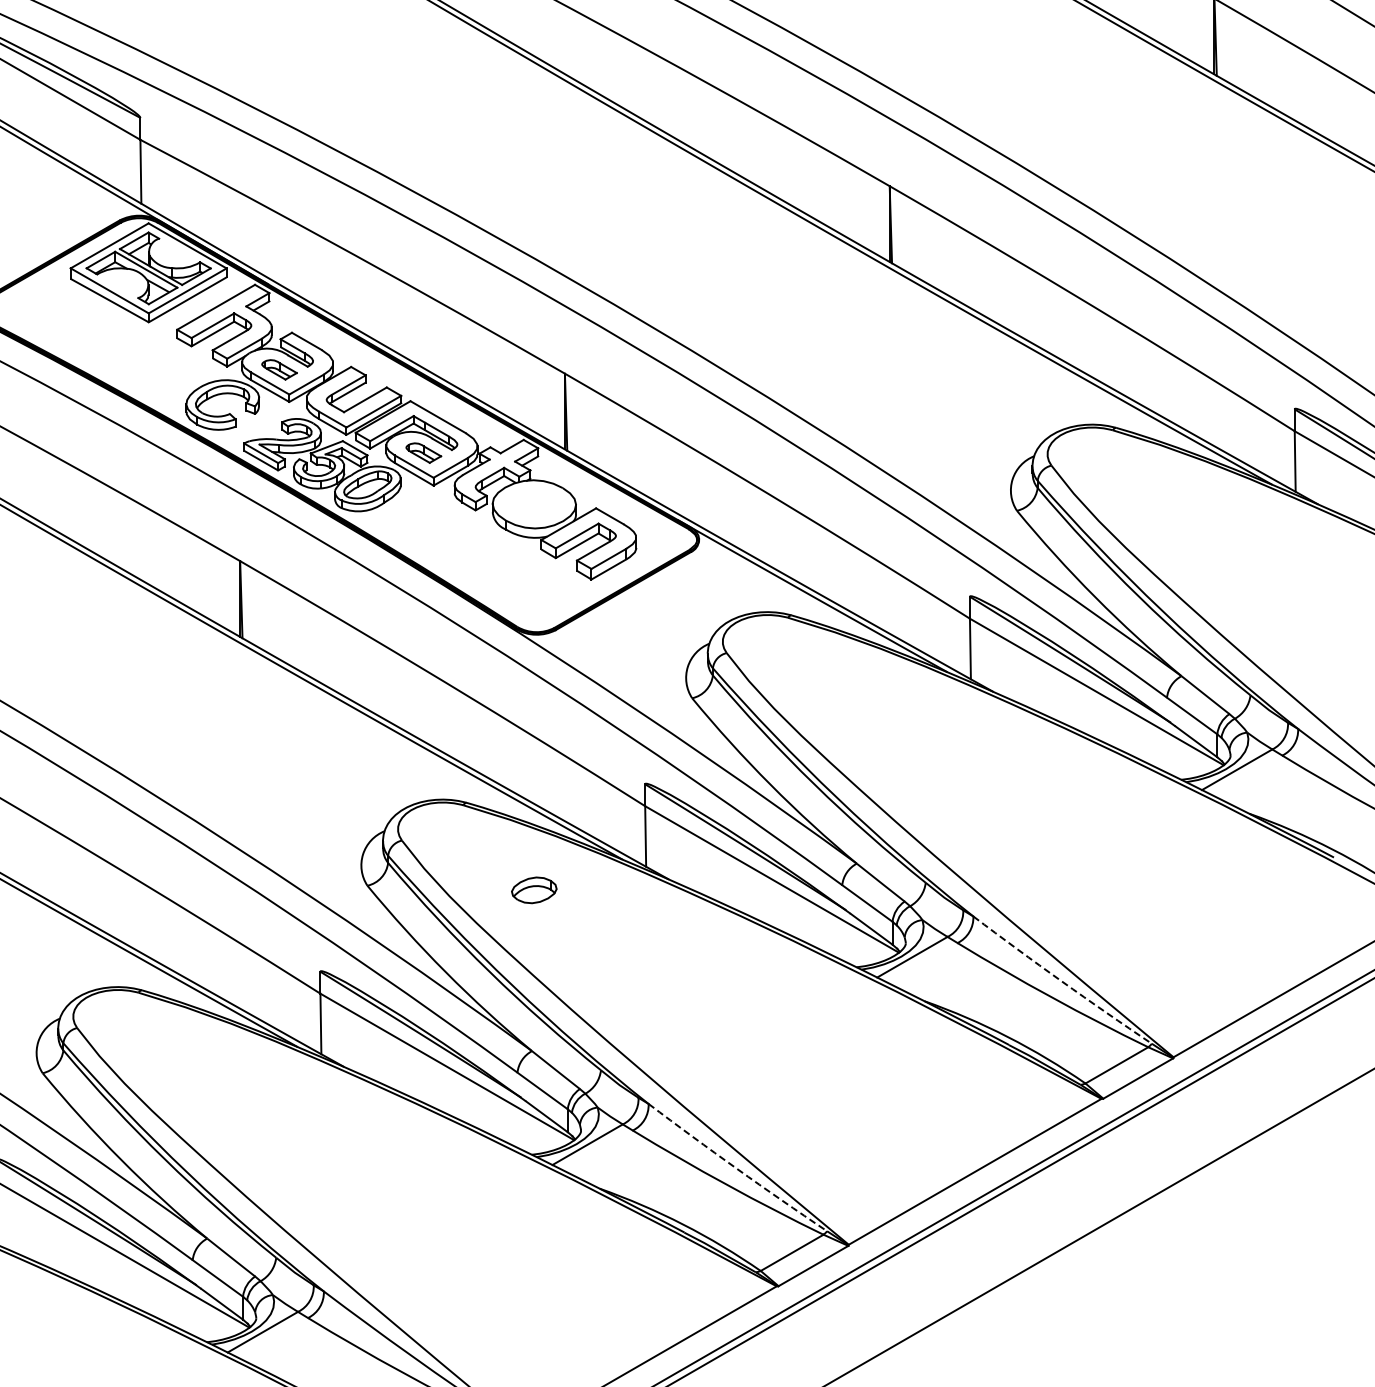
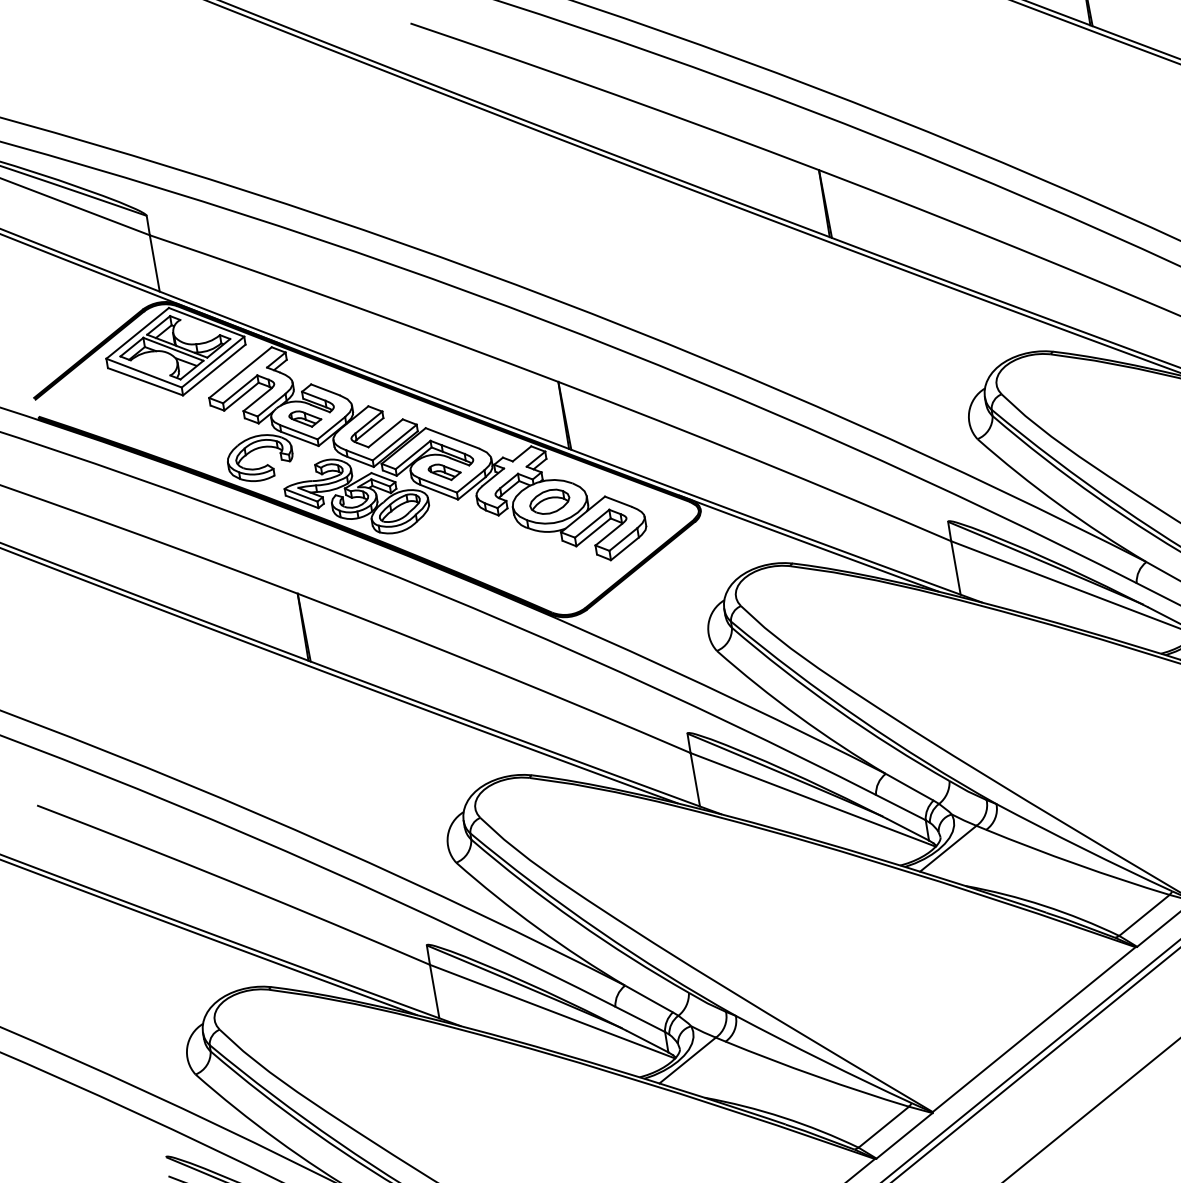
part: (534, 890) -> (549, 501), moved
arc: (1061, 981) -> (1083, 849), dashed -> solid
arc: (737, 1168) -> (823, 1060), dashed -> solid

